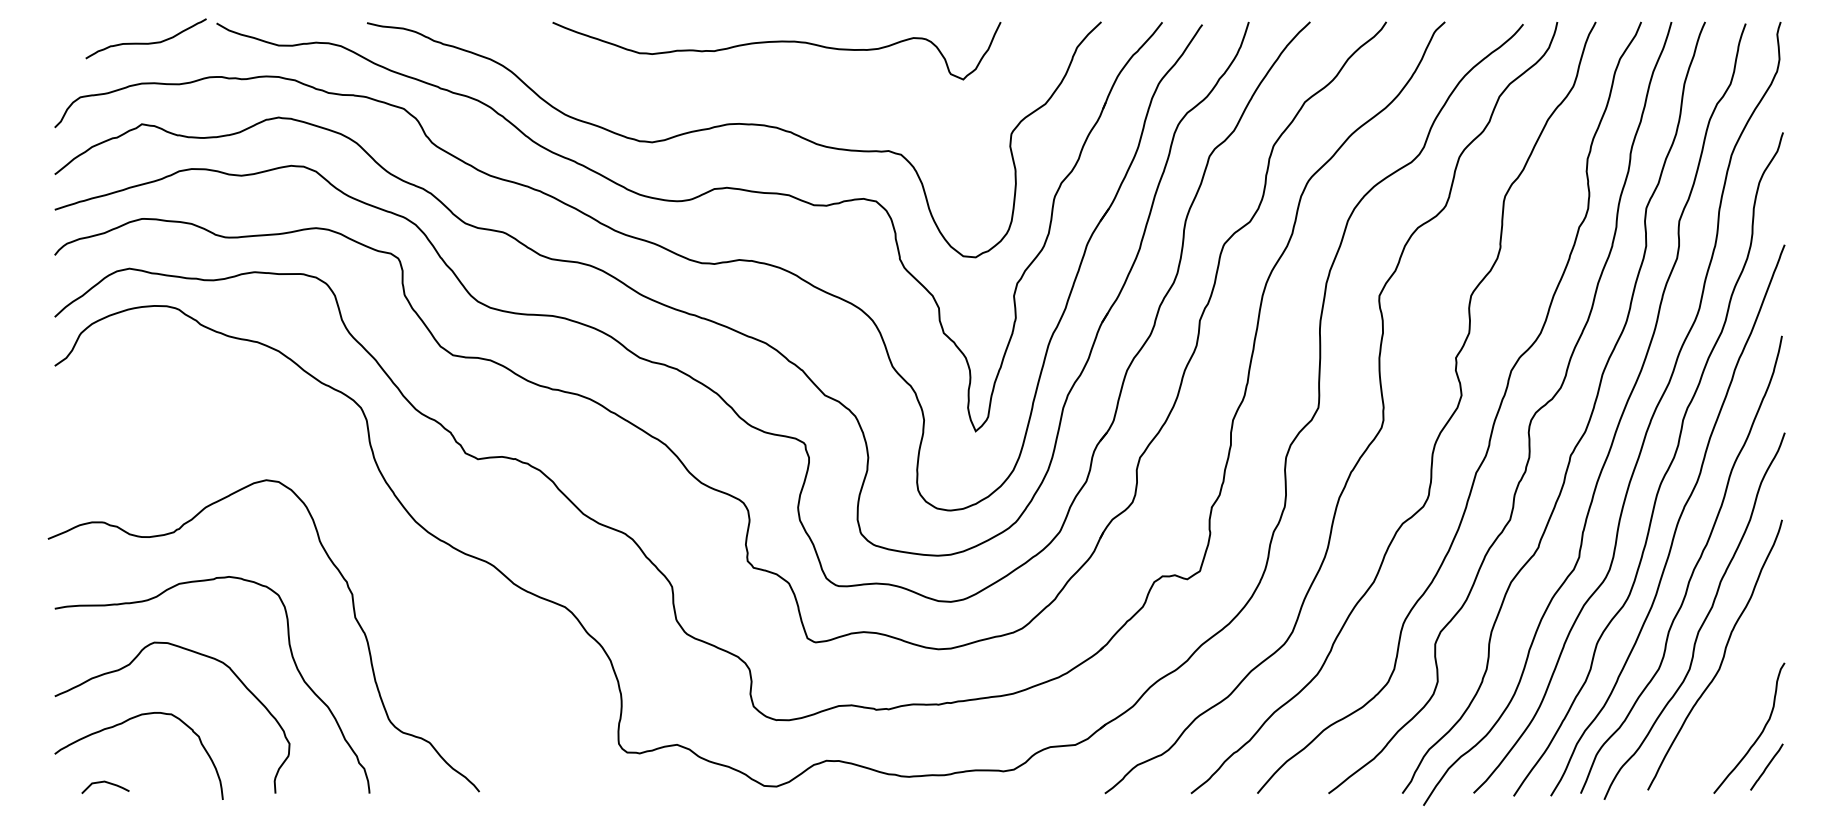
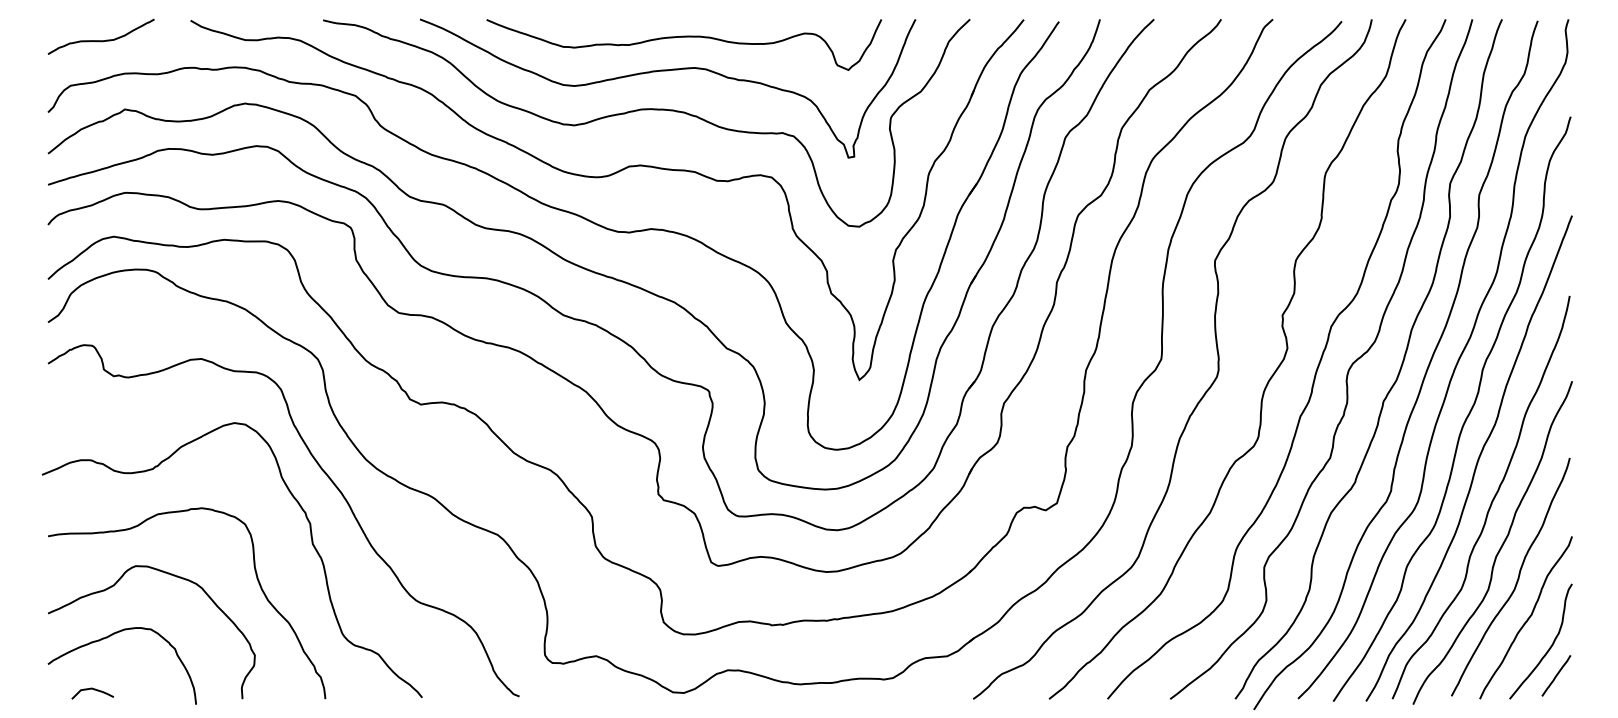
curve: (145, 42) -> (100, 40), moved
curve: (758, 80) -> (668, 70), added
curve: (376, 547) -> (331, 482), added
curve: (1734, 701) -> (1527, 618), added

